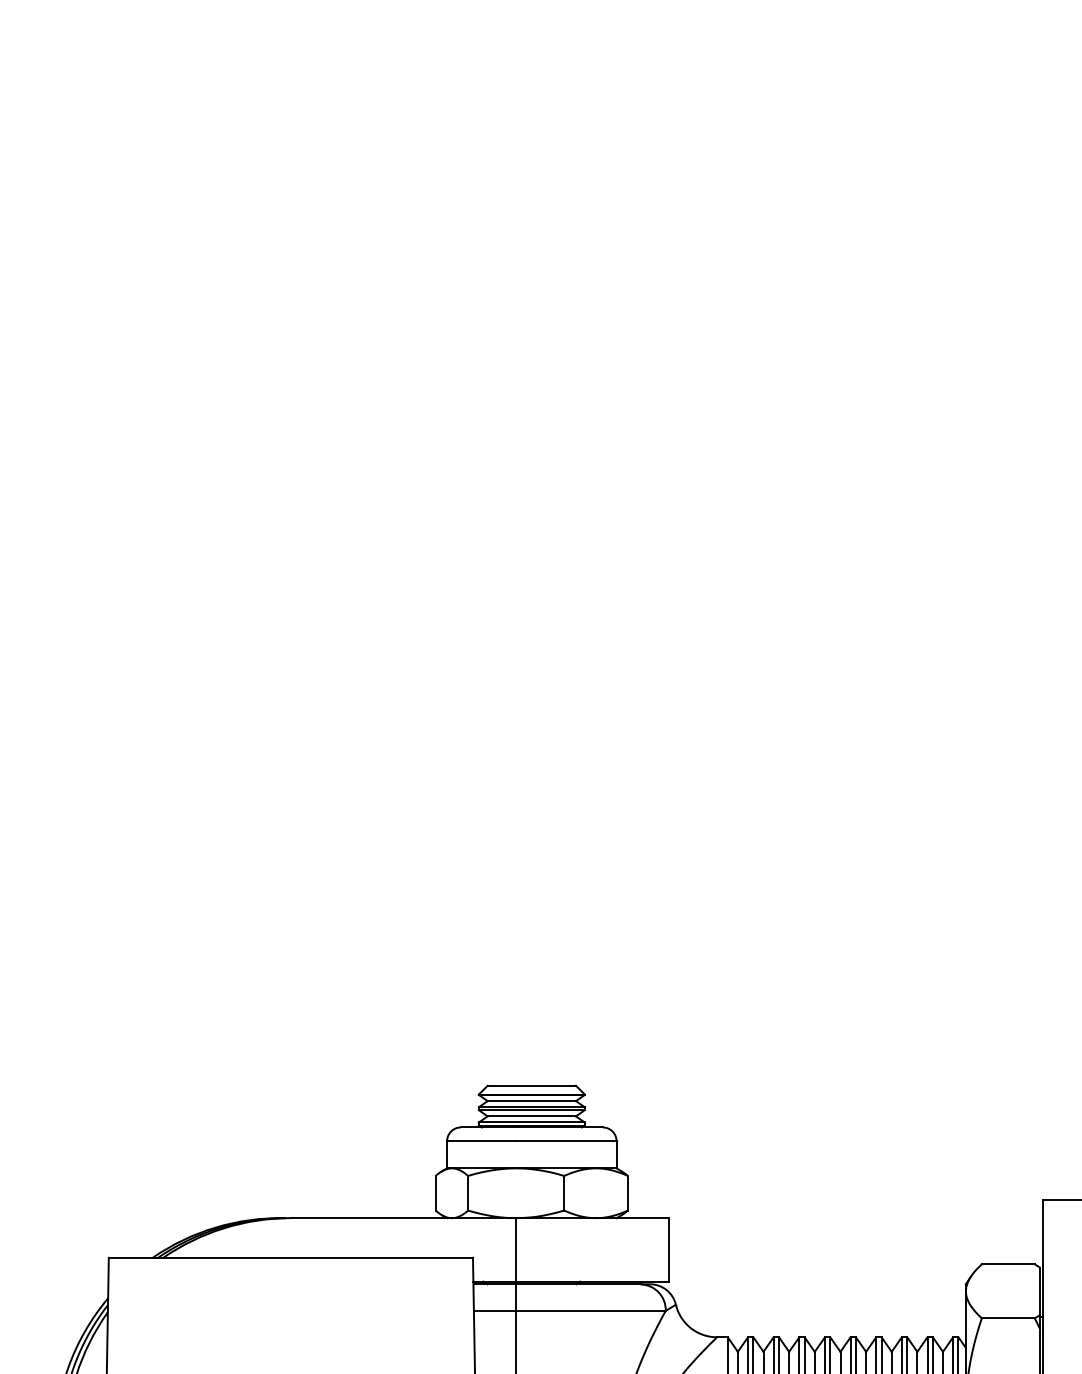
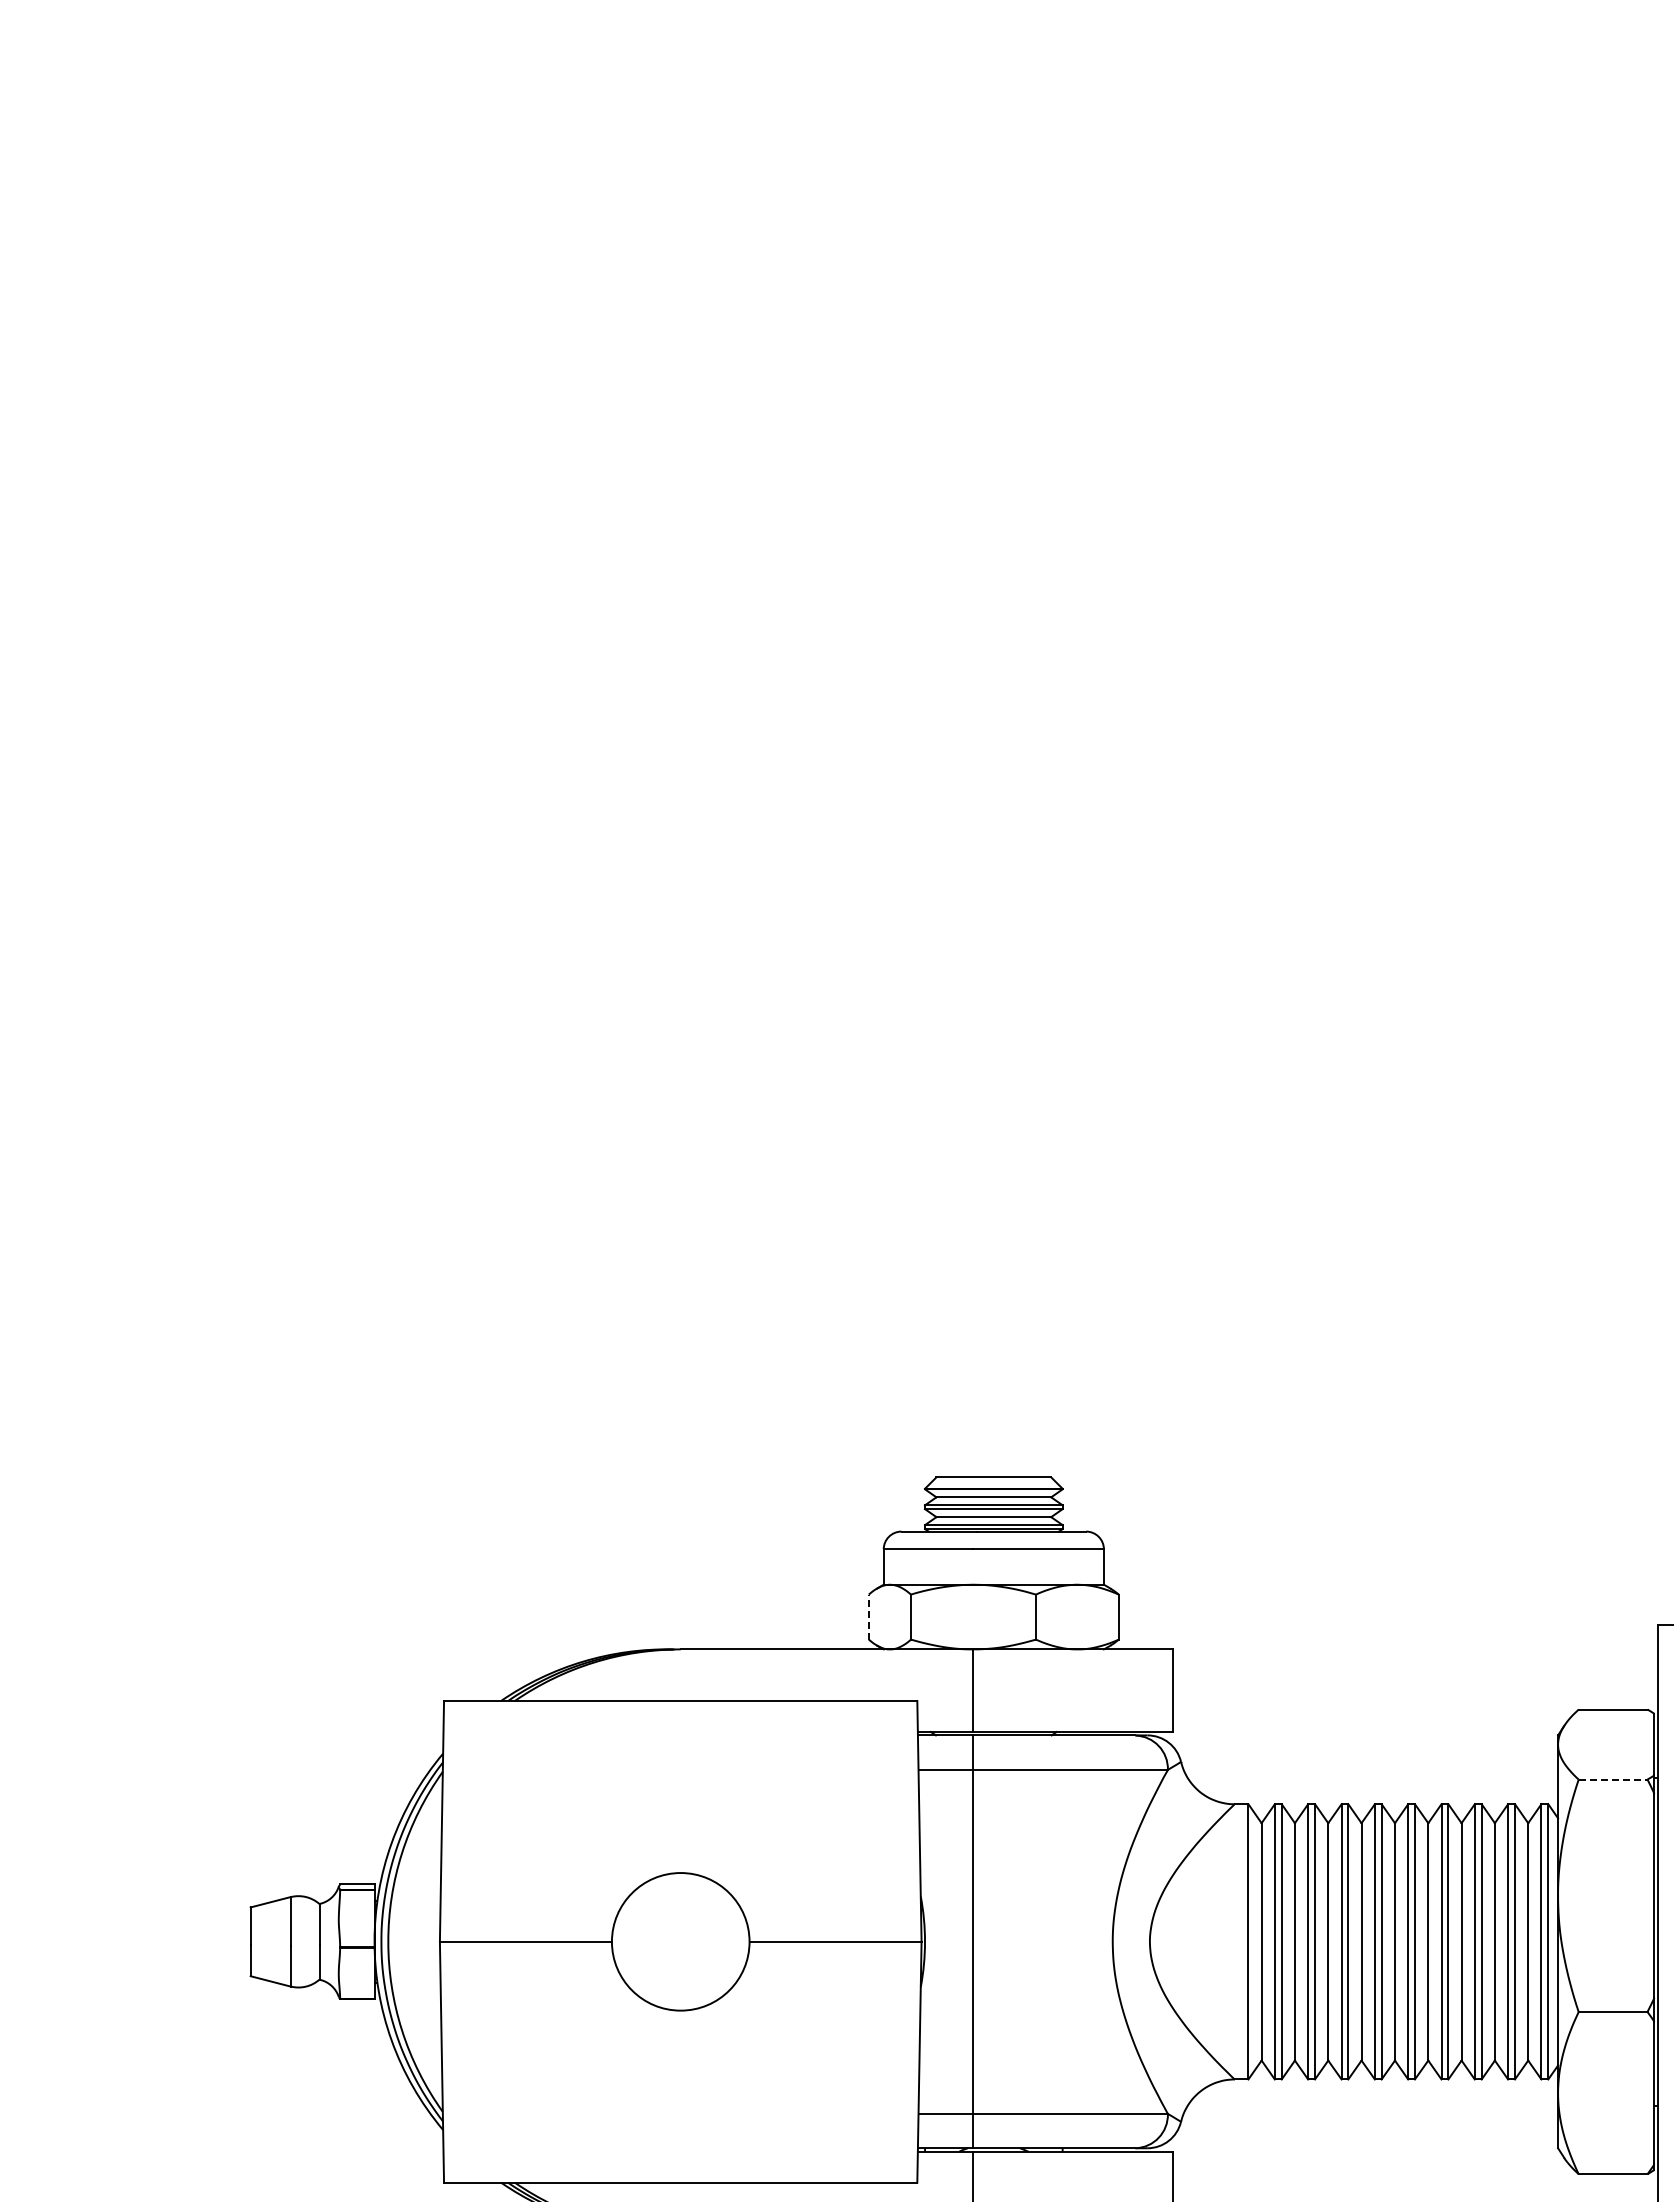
line: (435, 1193) -> (868, 1617), solid -> dashed
line: (1008, 1318) -> (1613, 1779), solid -> dashed

